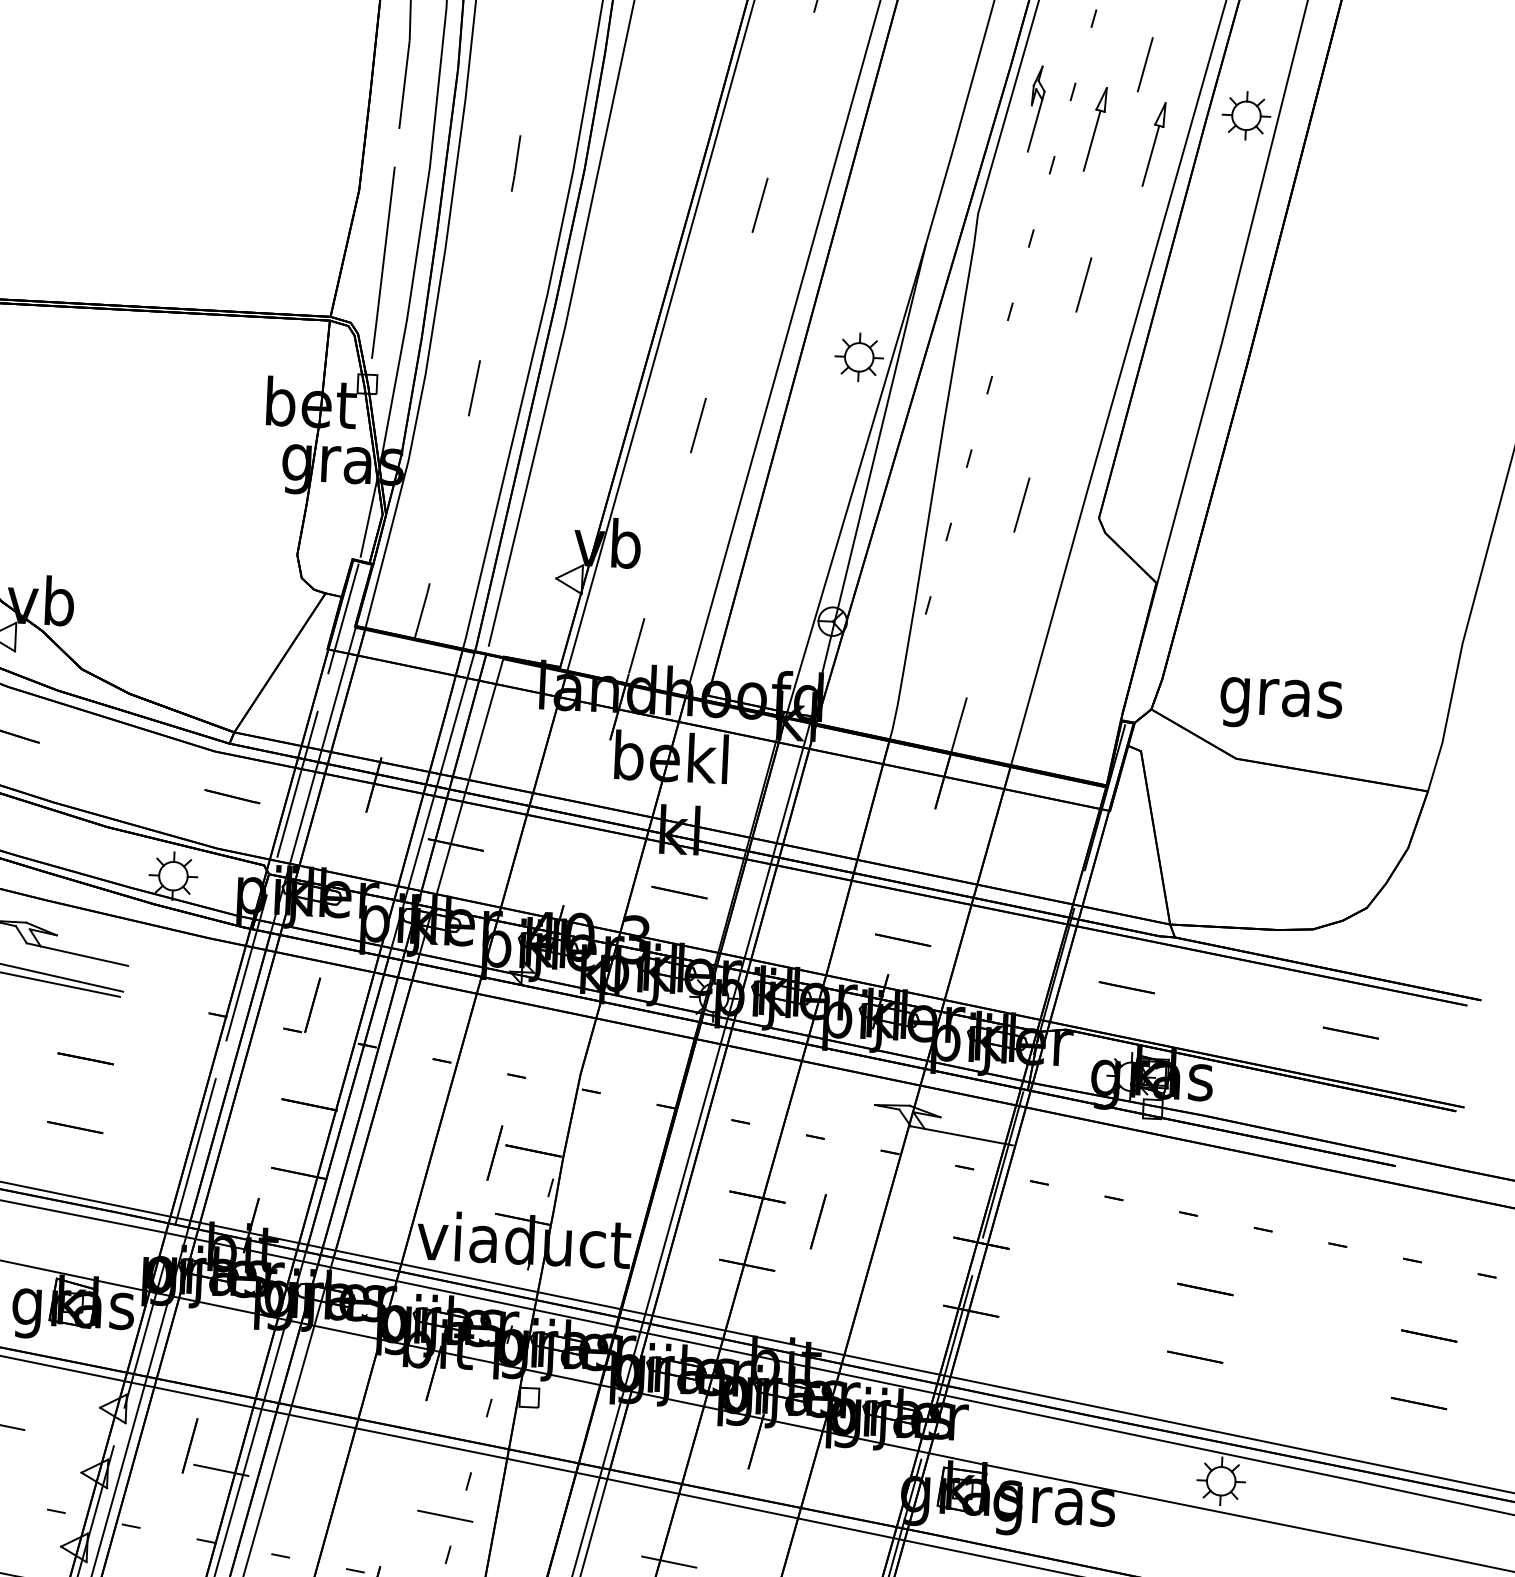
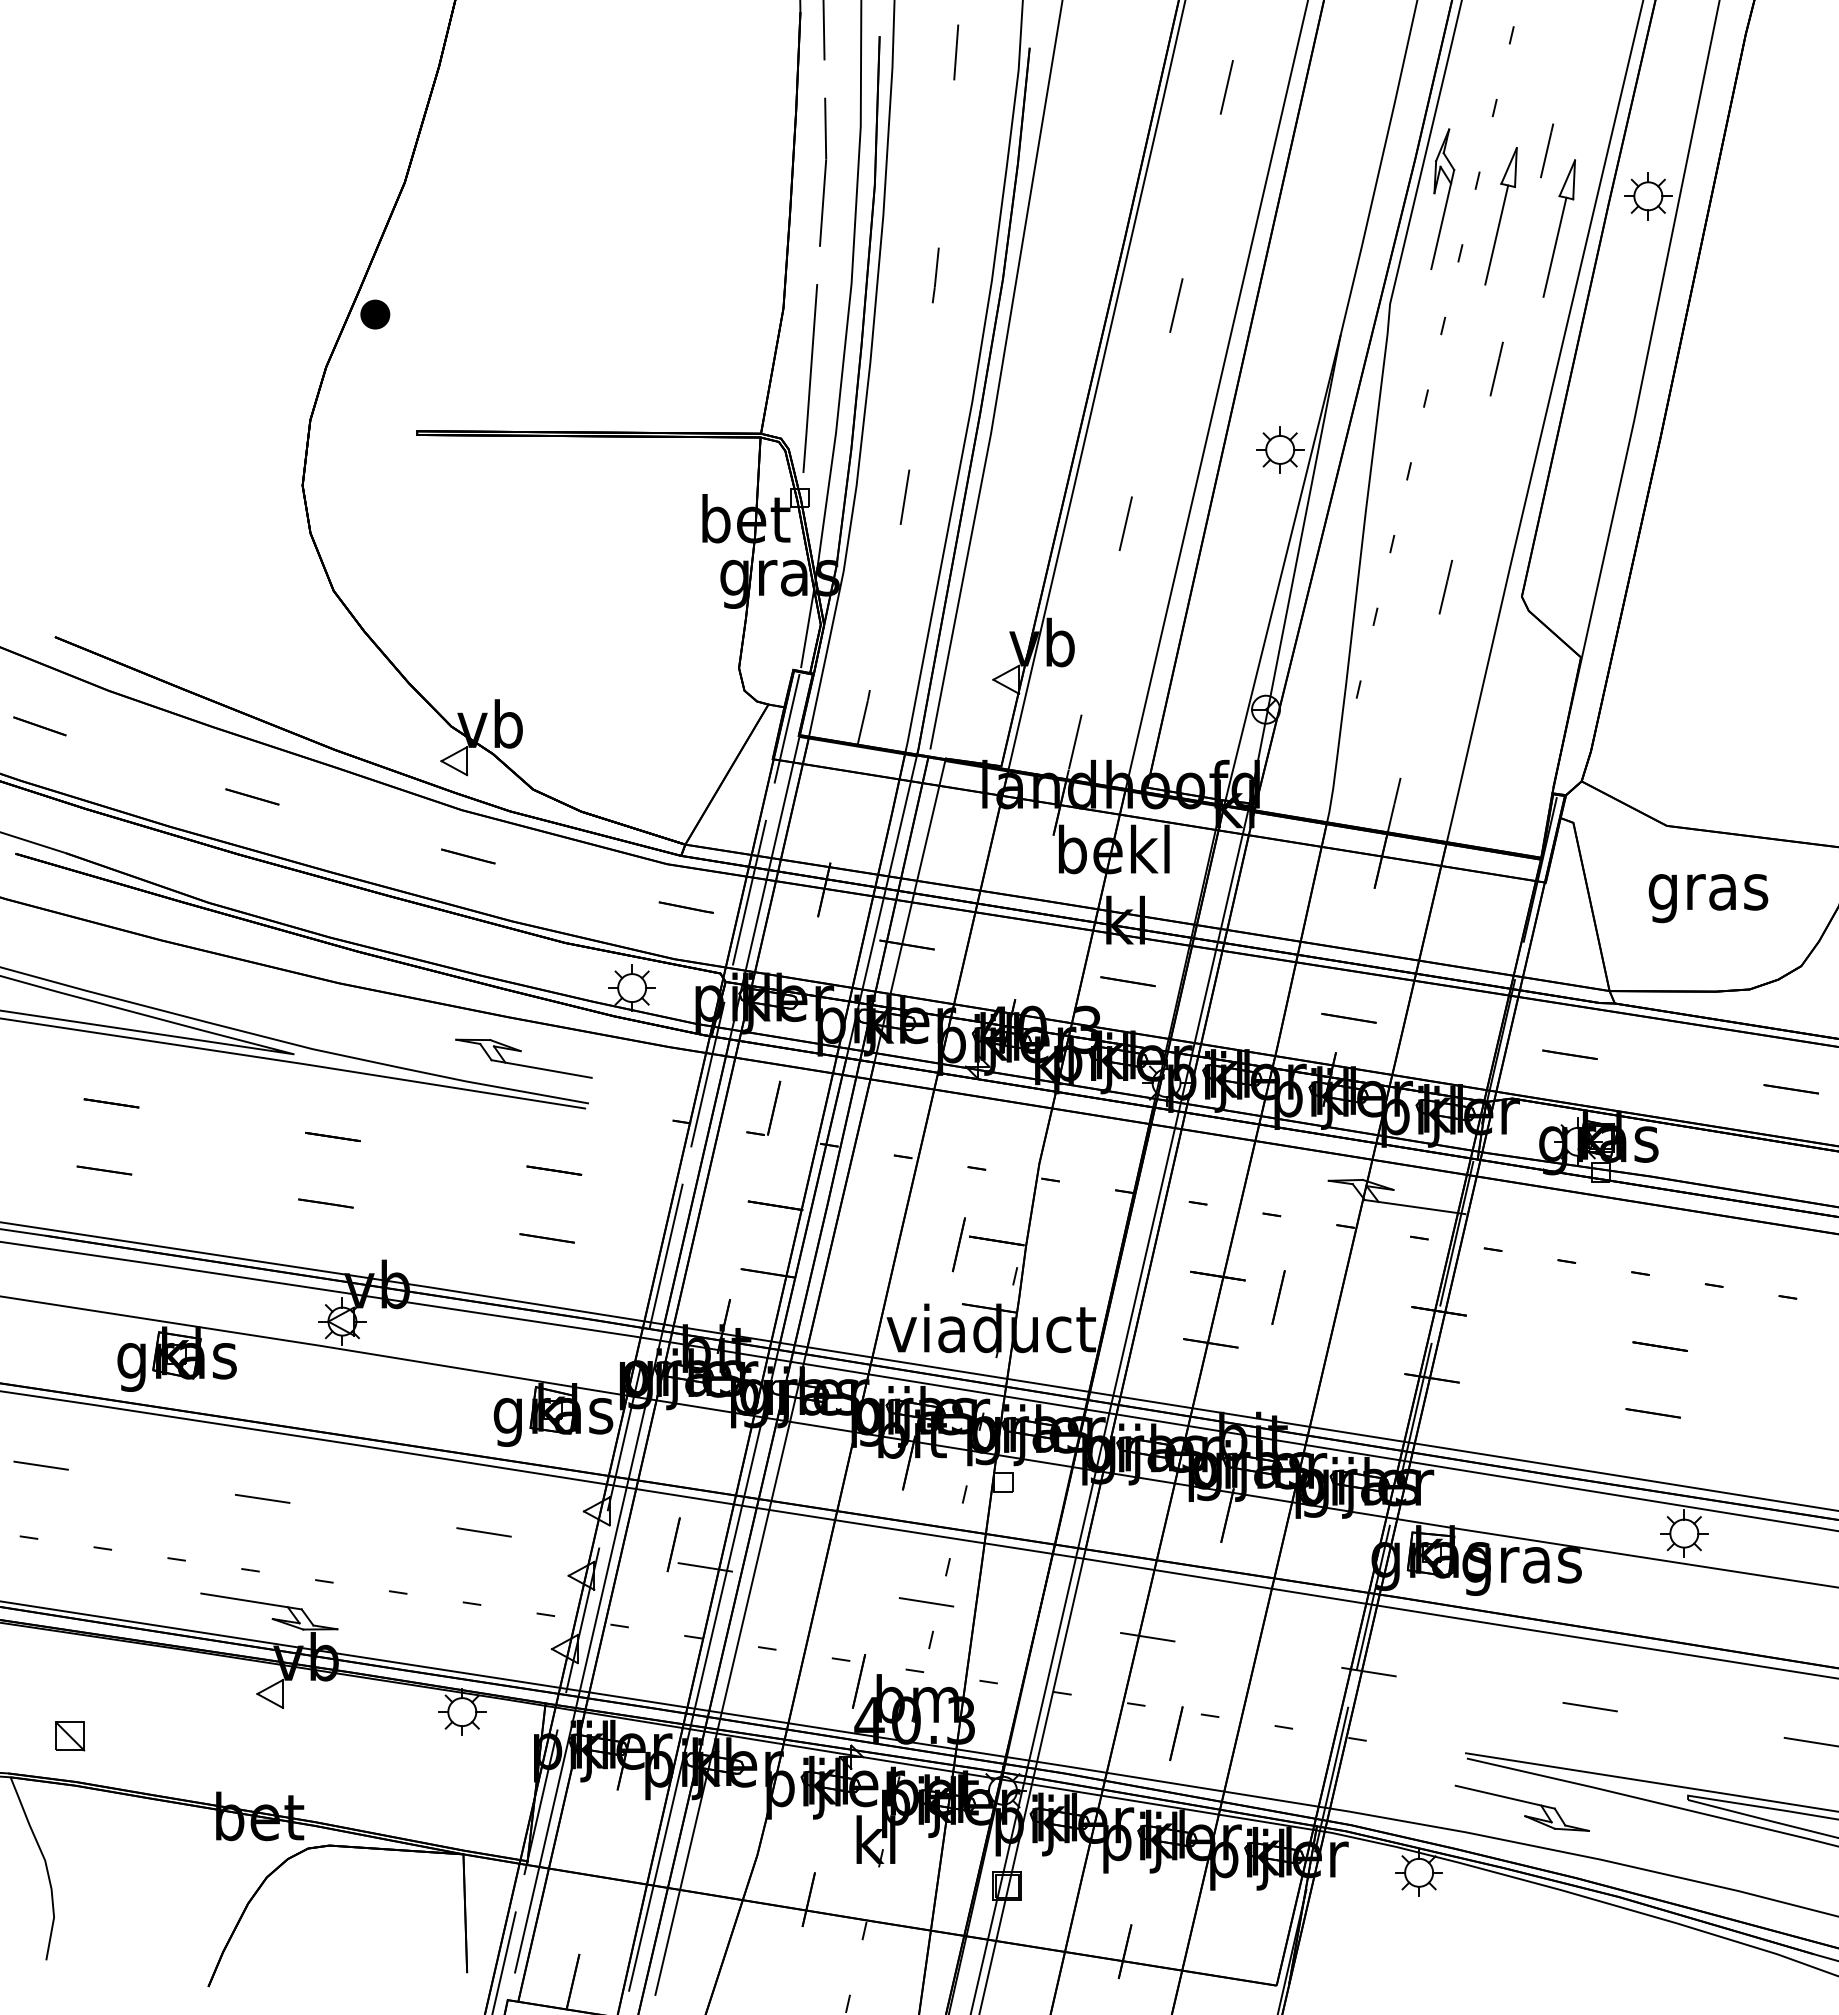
part: (1036, 108) -> (1442, 198), size x1.67
part: (1094, 129) -> (1500, 216), size x1.67
part: (1153, 144) -> (1558, 228), size x1.67
text: (1281, 704) -> (1708, 898), moved

